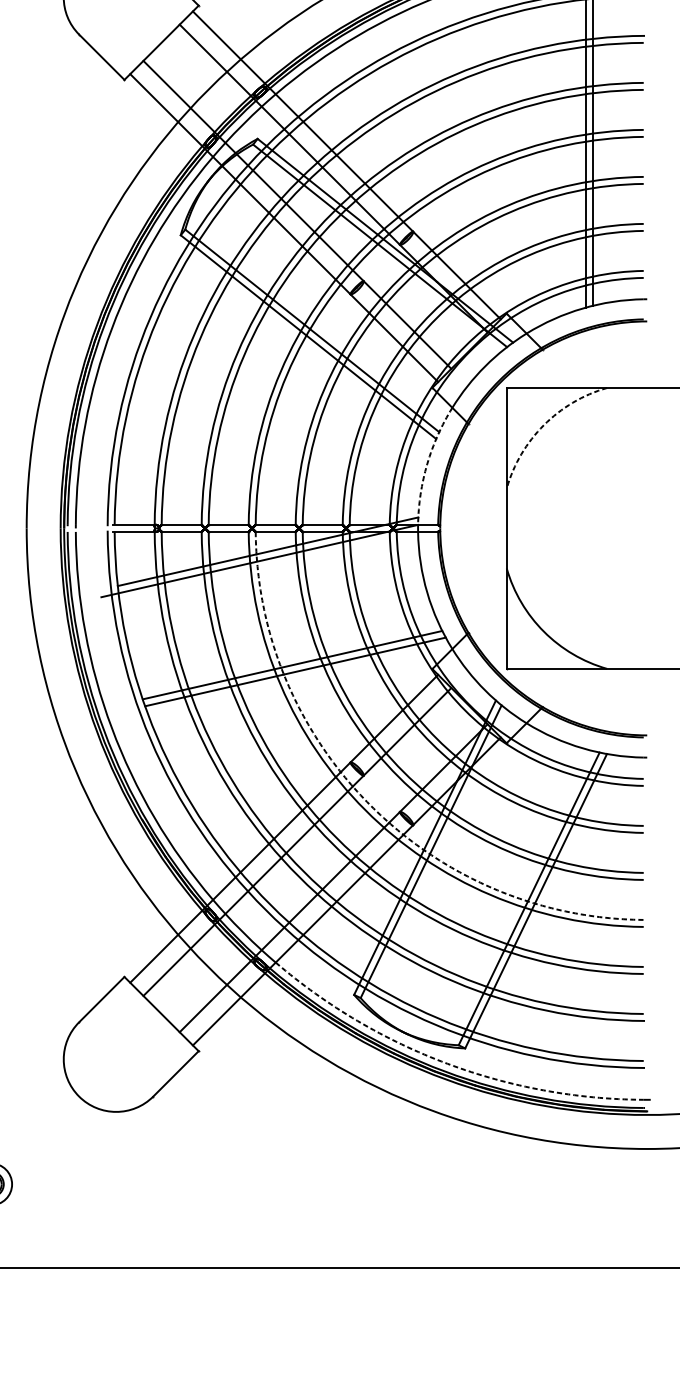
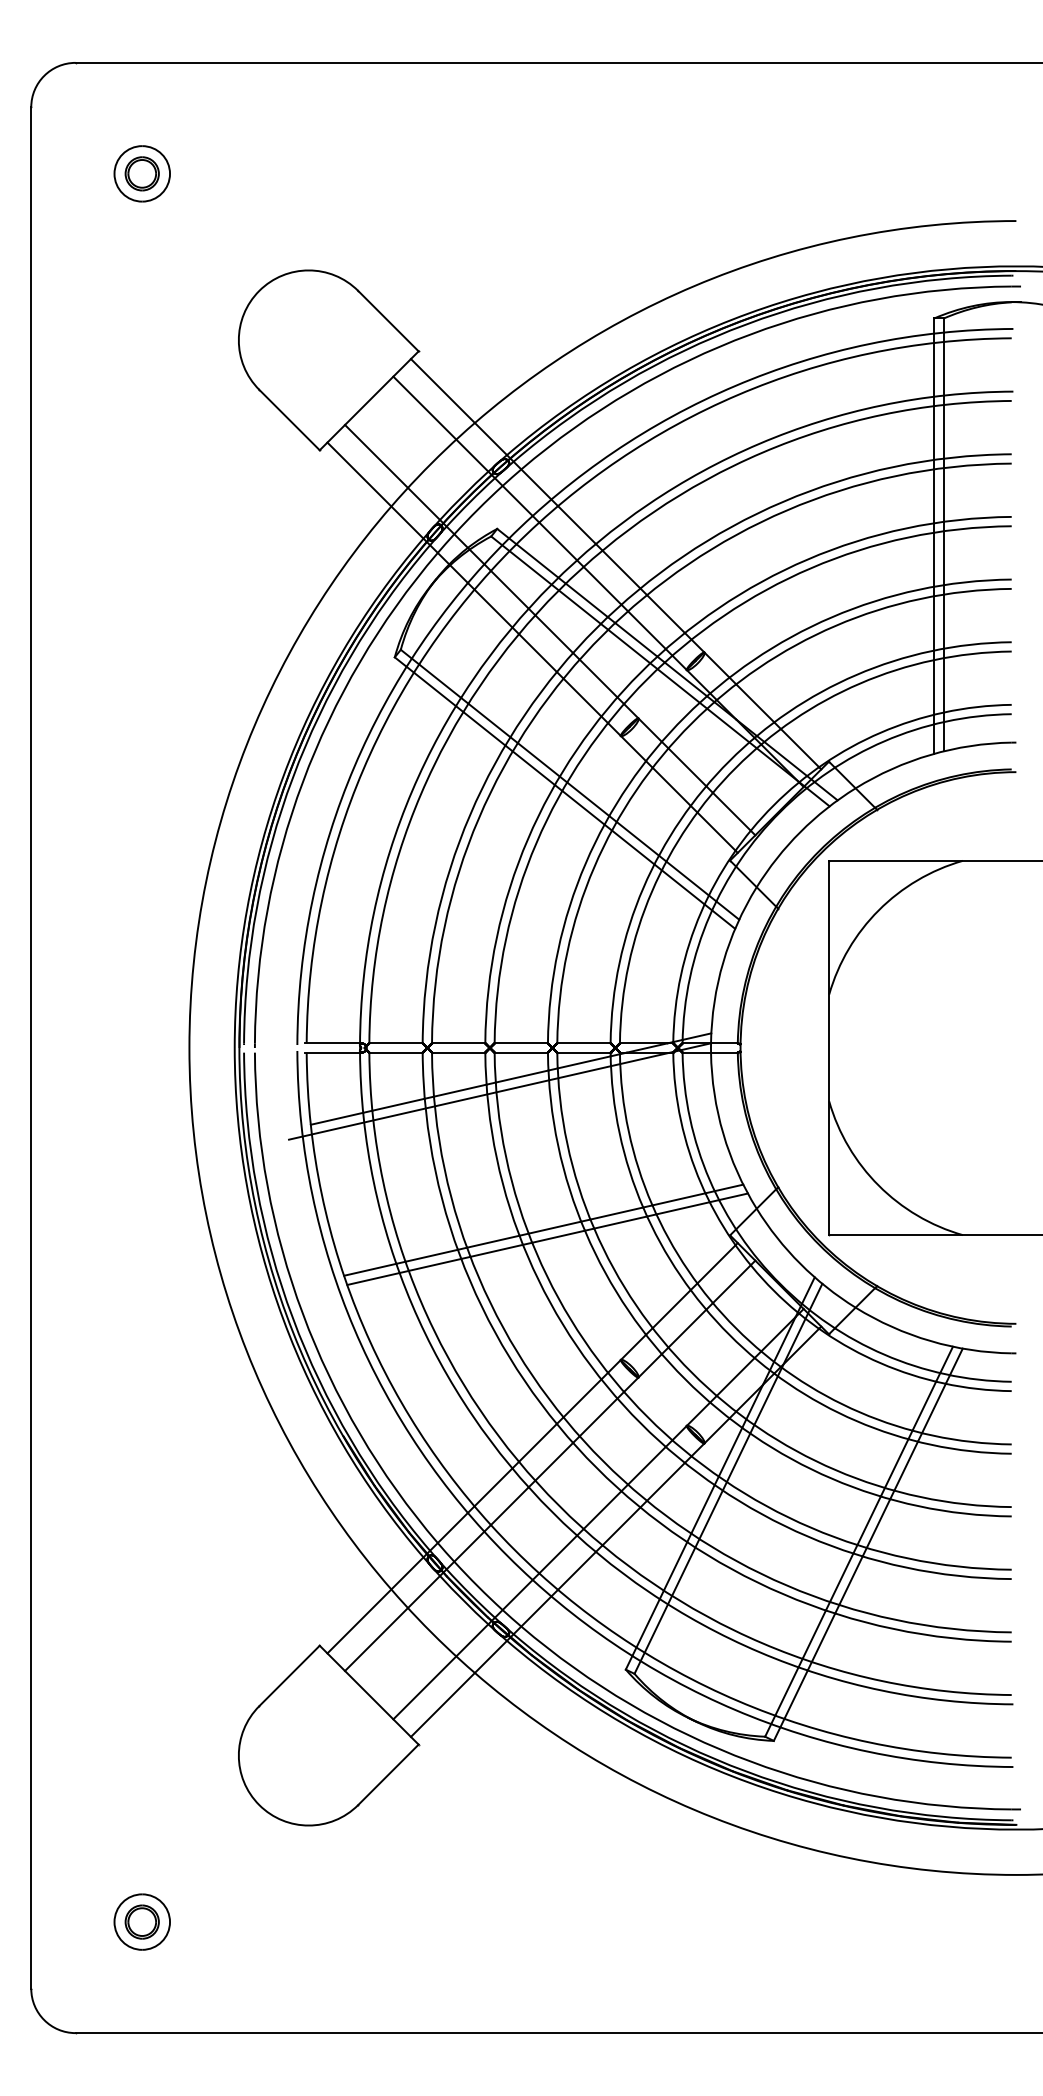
arc: (543, 425) -> (878, 910), dashed -> solid
arc: (427, 464) -> (723, 962), dashed -> solid
arc: (370, 804) -> (647, 1416), dashed -> solid
arc: (447, 1063) -> (750, 1761), dashed -> solid

